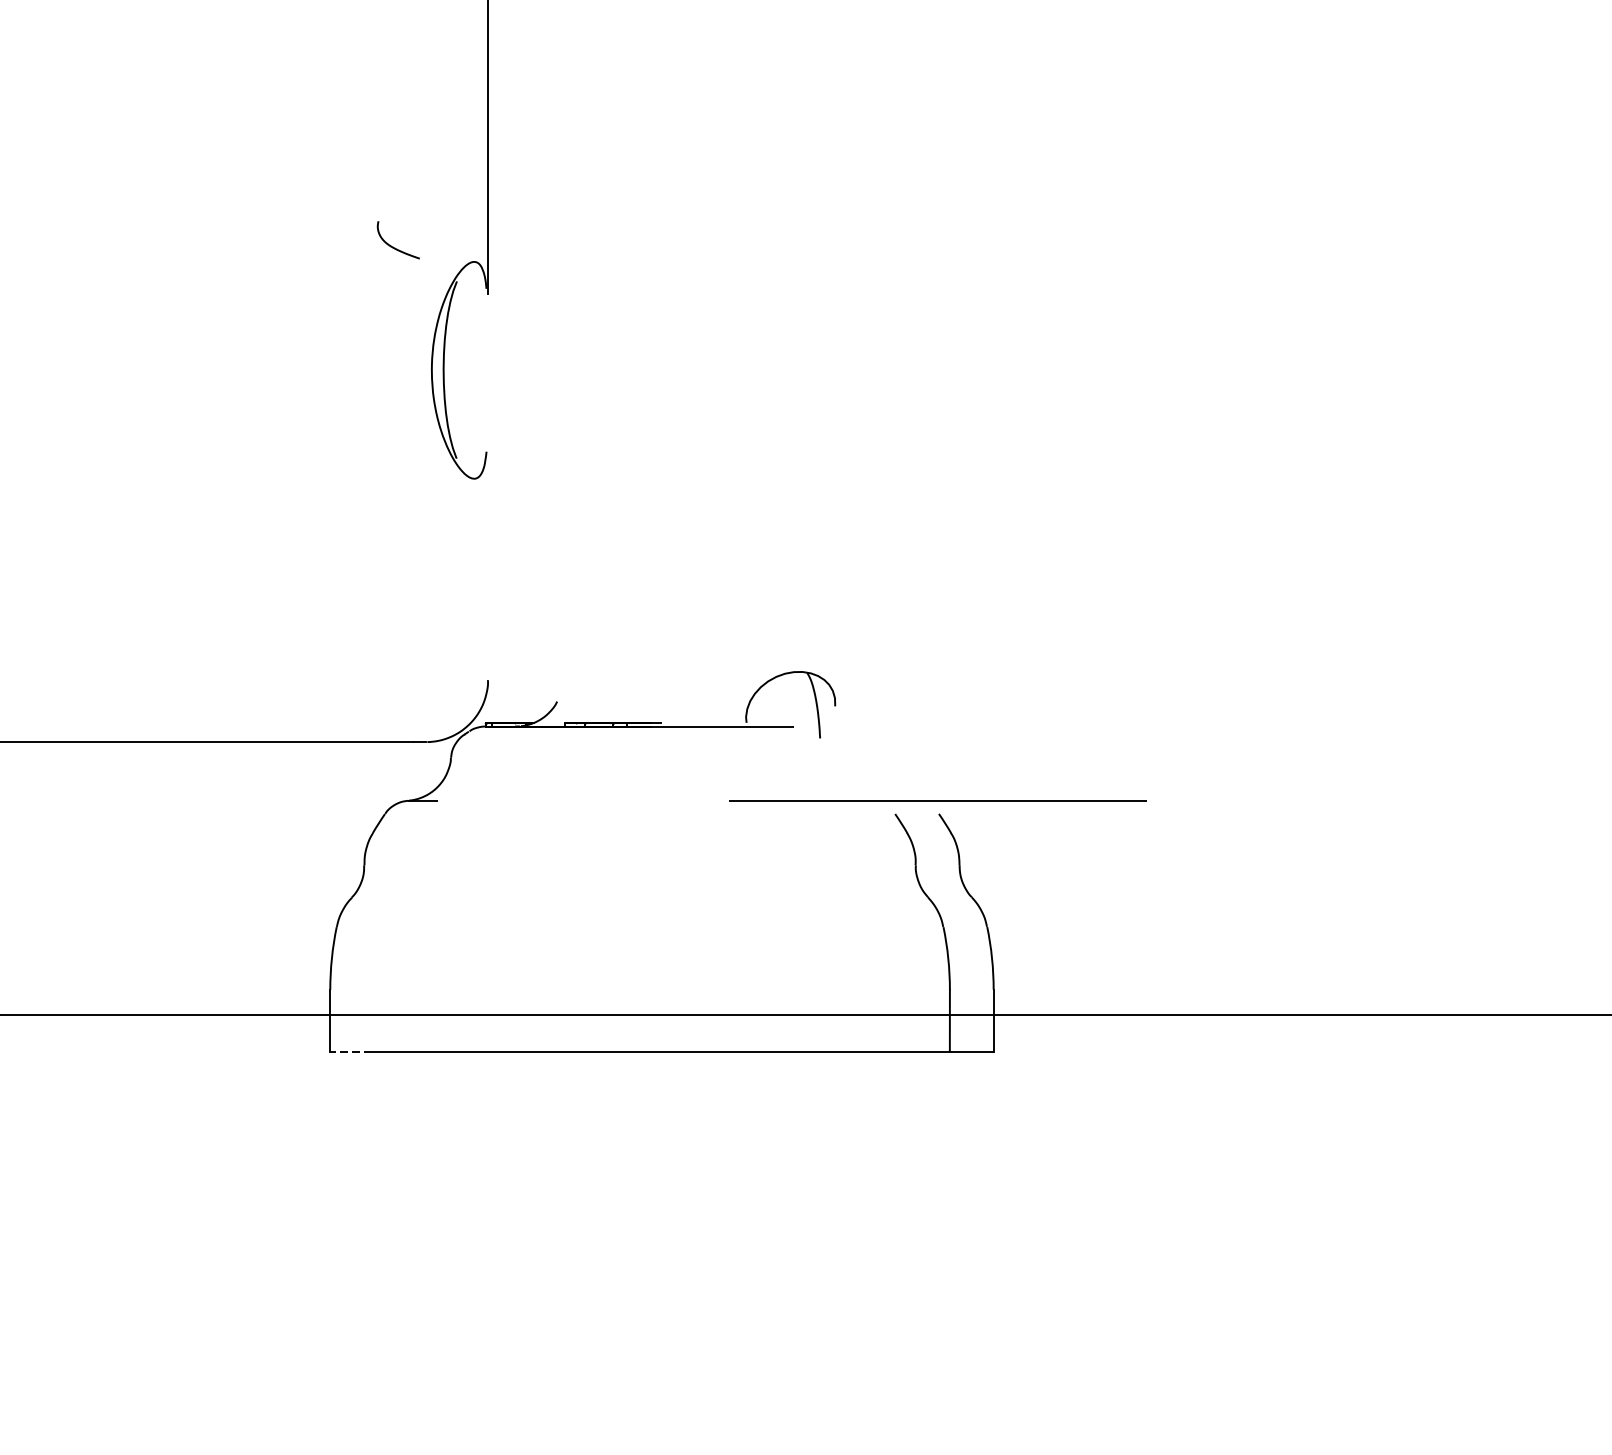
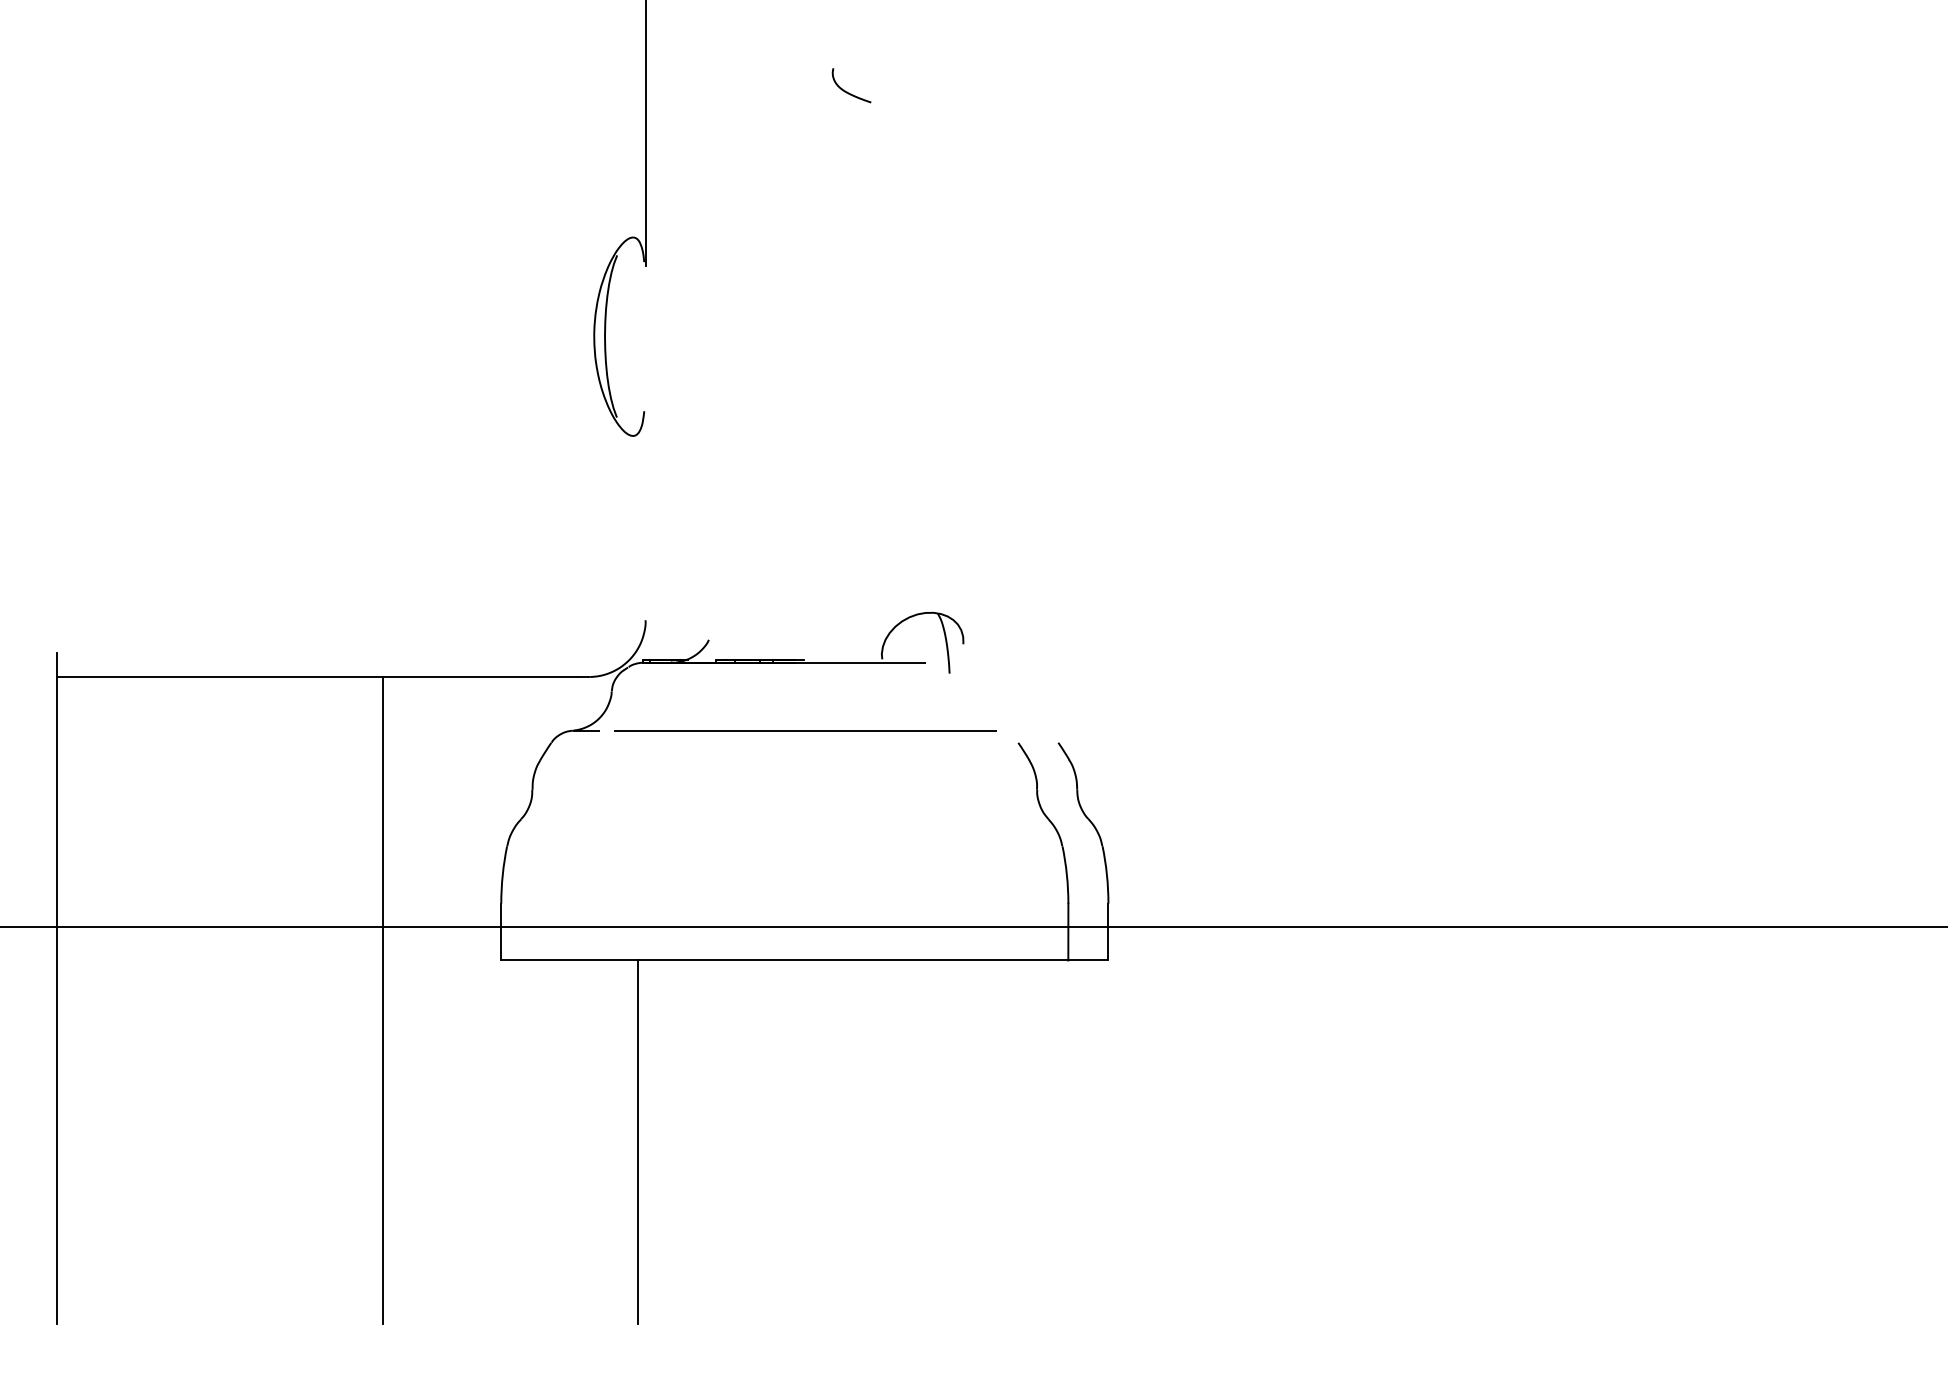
curve: (393, 246) -> (847, 91), moved
line: (938, 800) -> (805, 730), moved
line: (350, 1051) -> (519, 960), dashed -> solid
line: (201, 1095) -> (383, 1000), added
line: (480, 1249) -> (638, 1141), added

